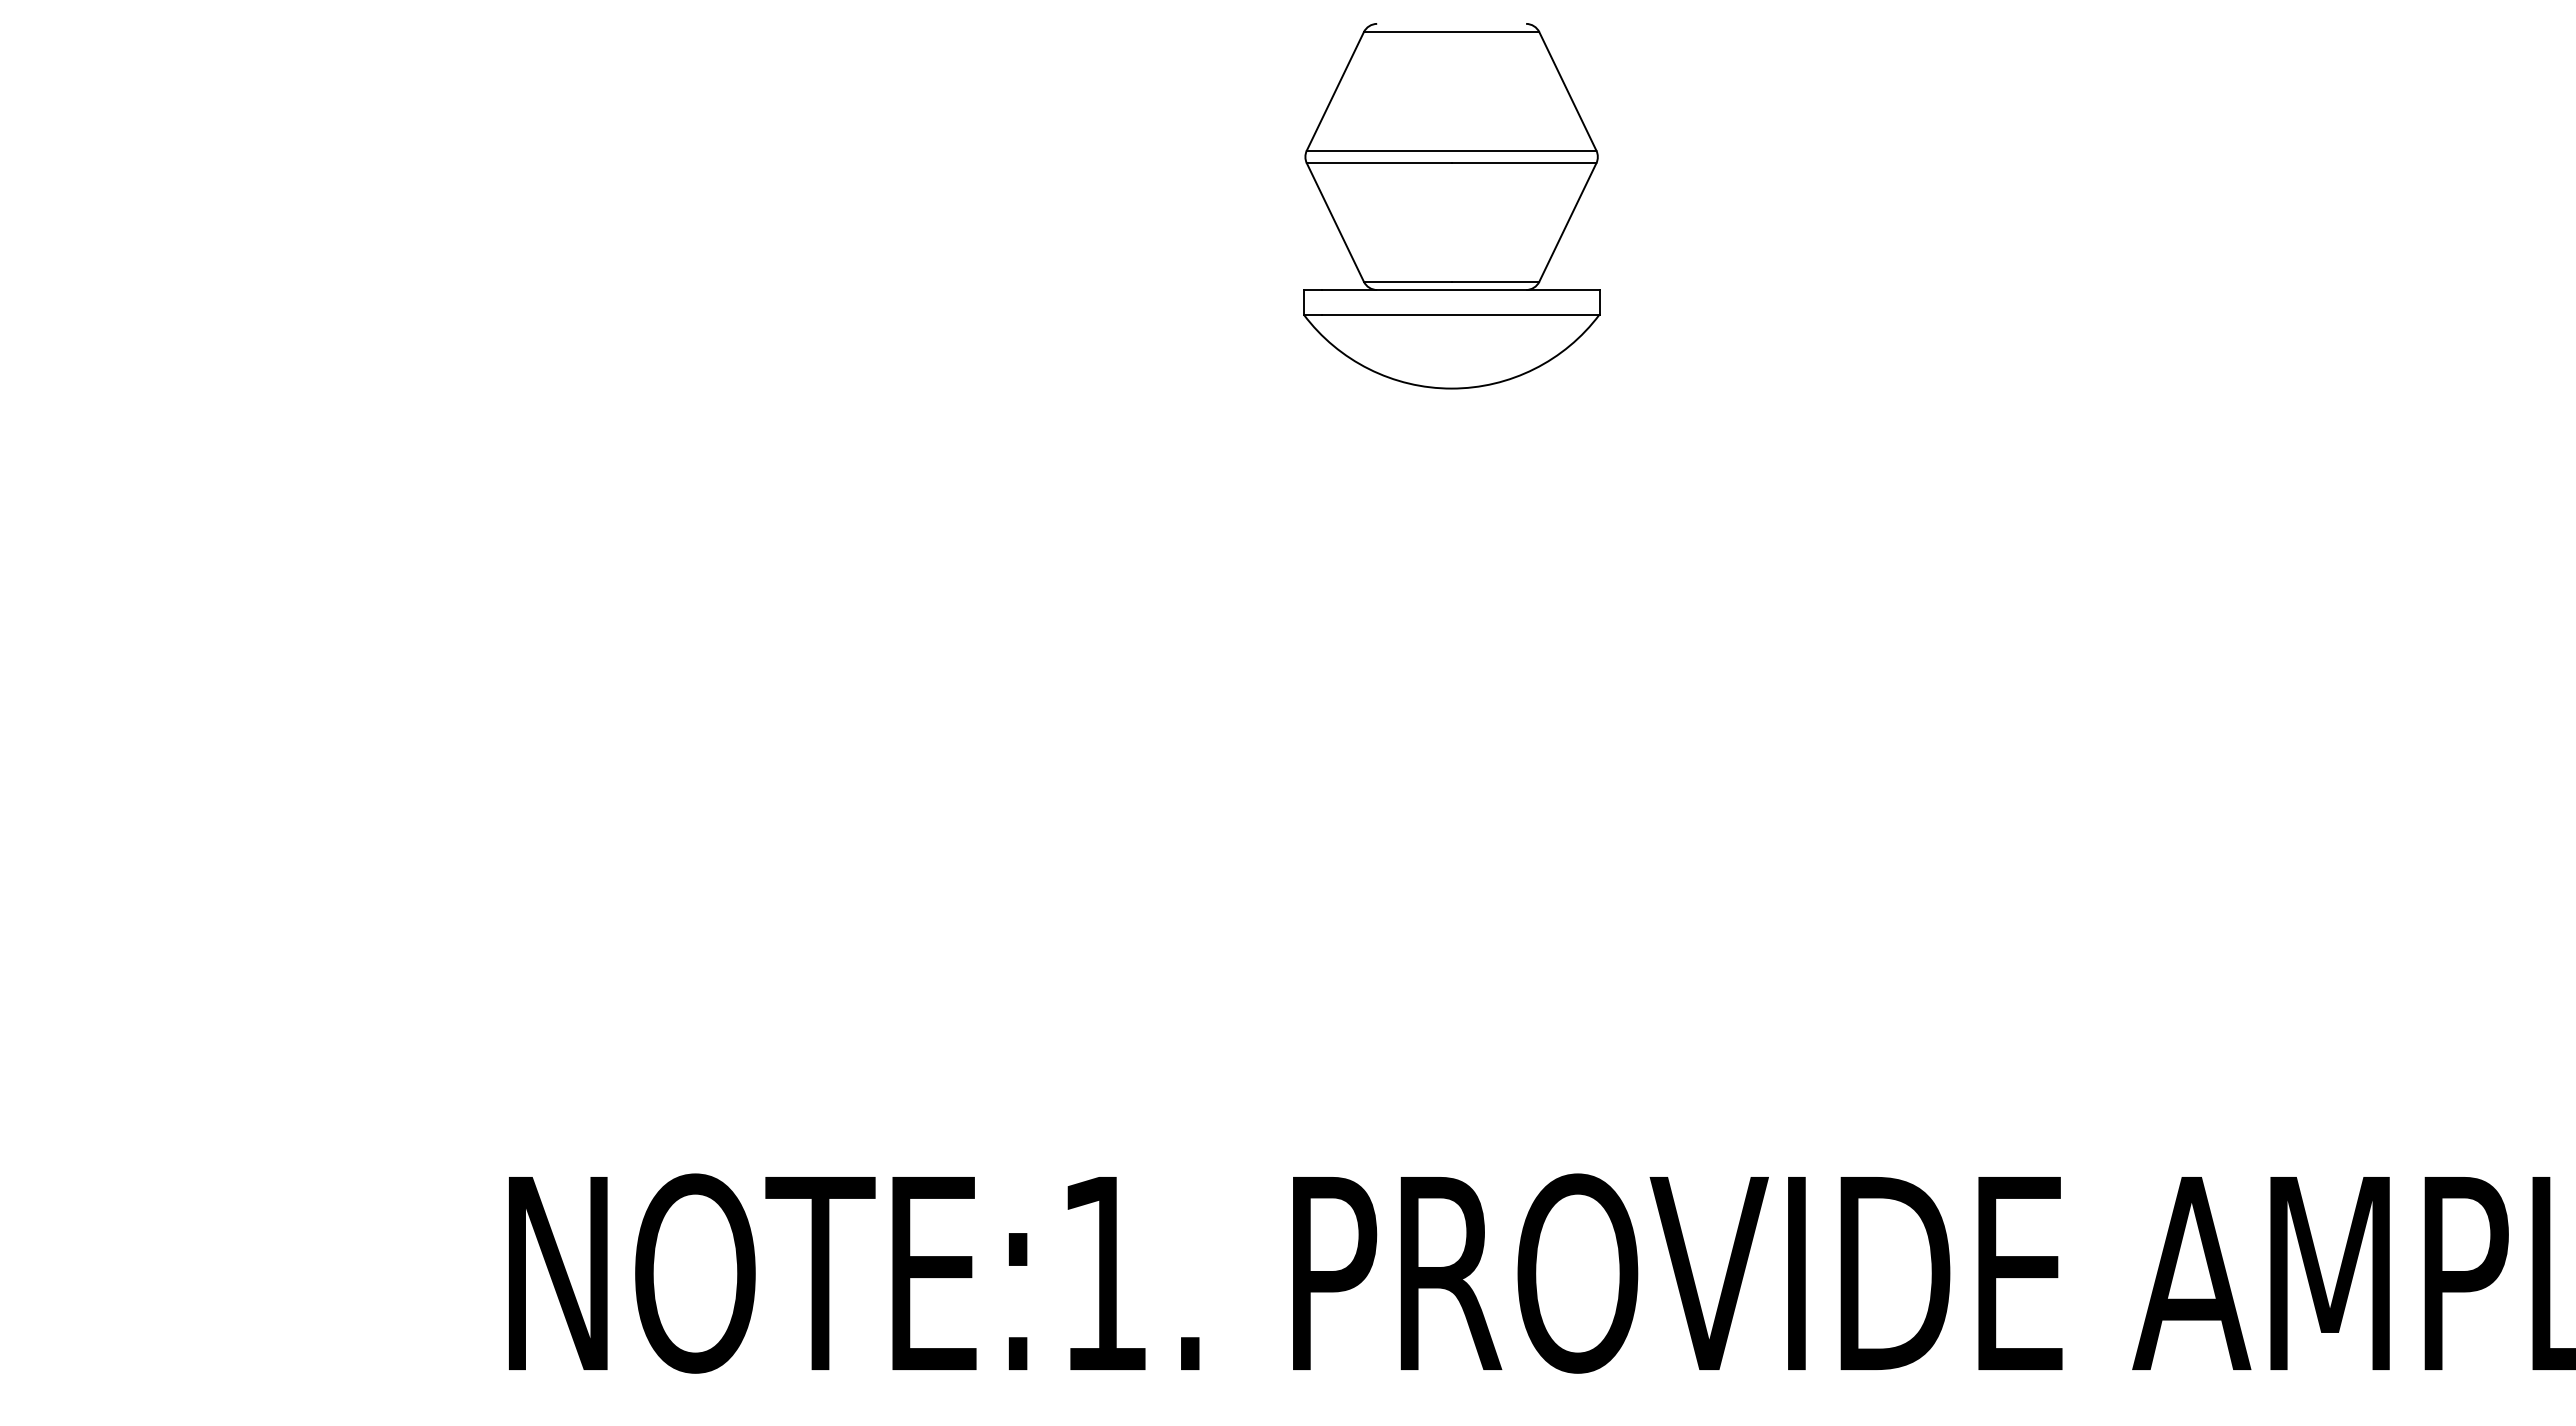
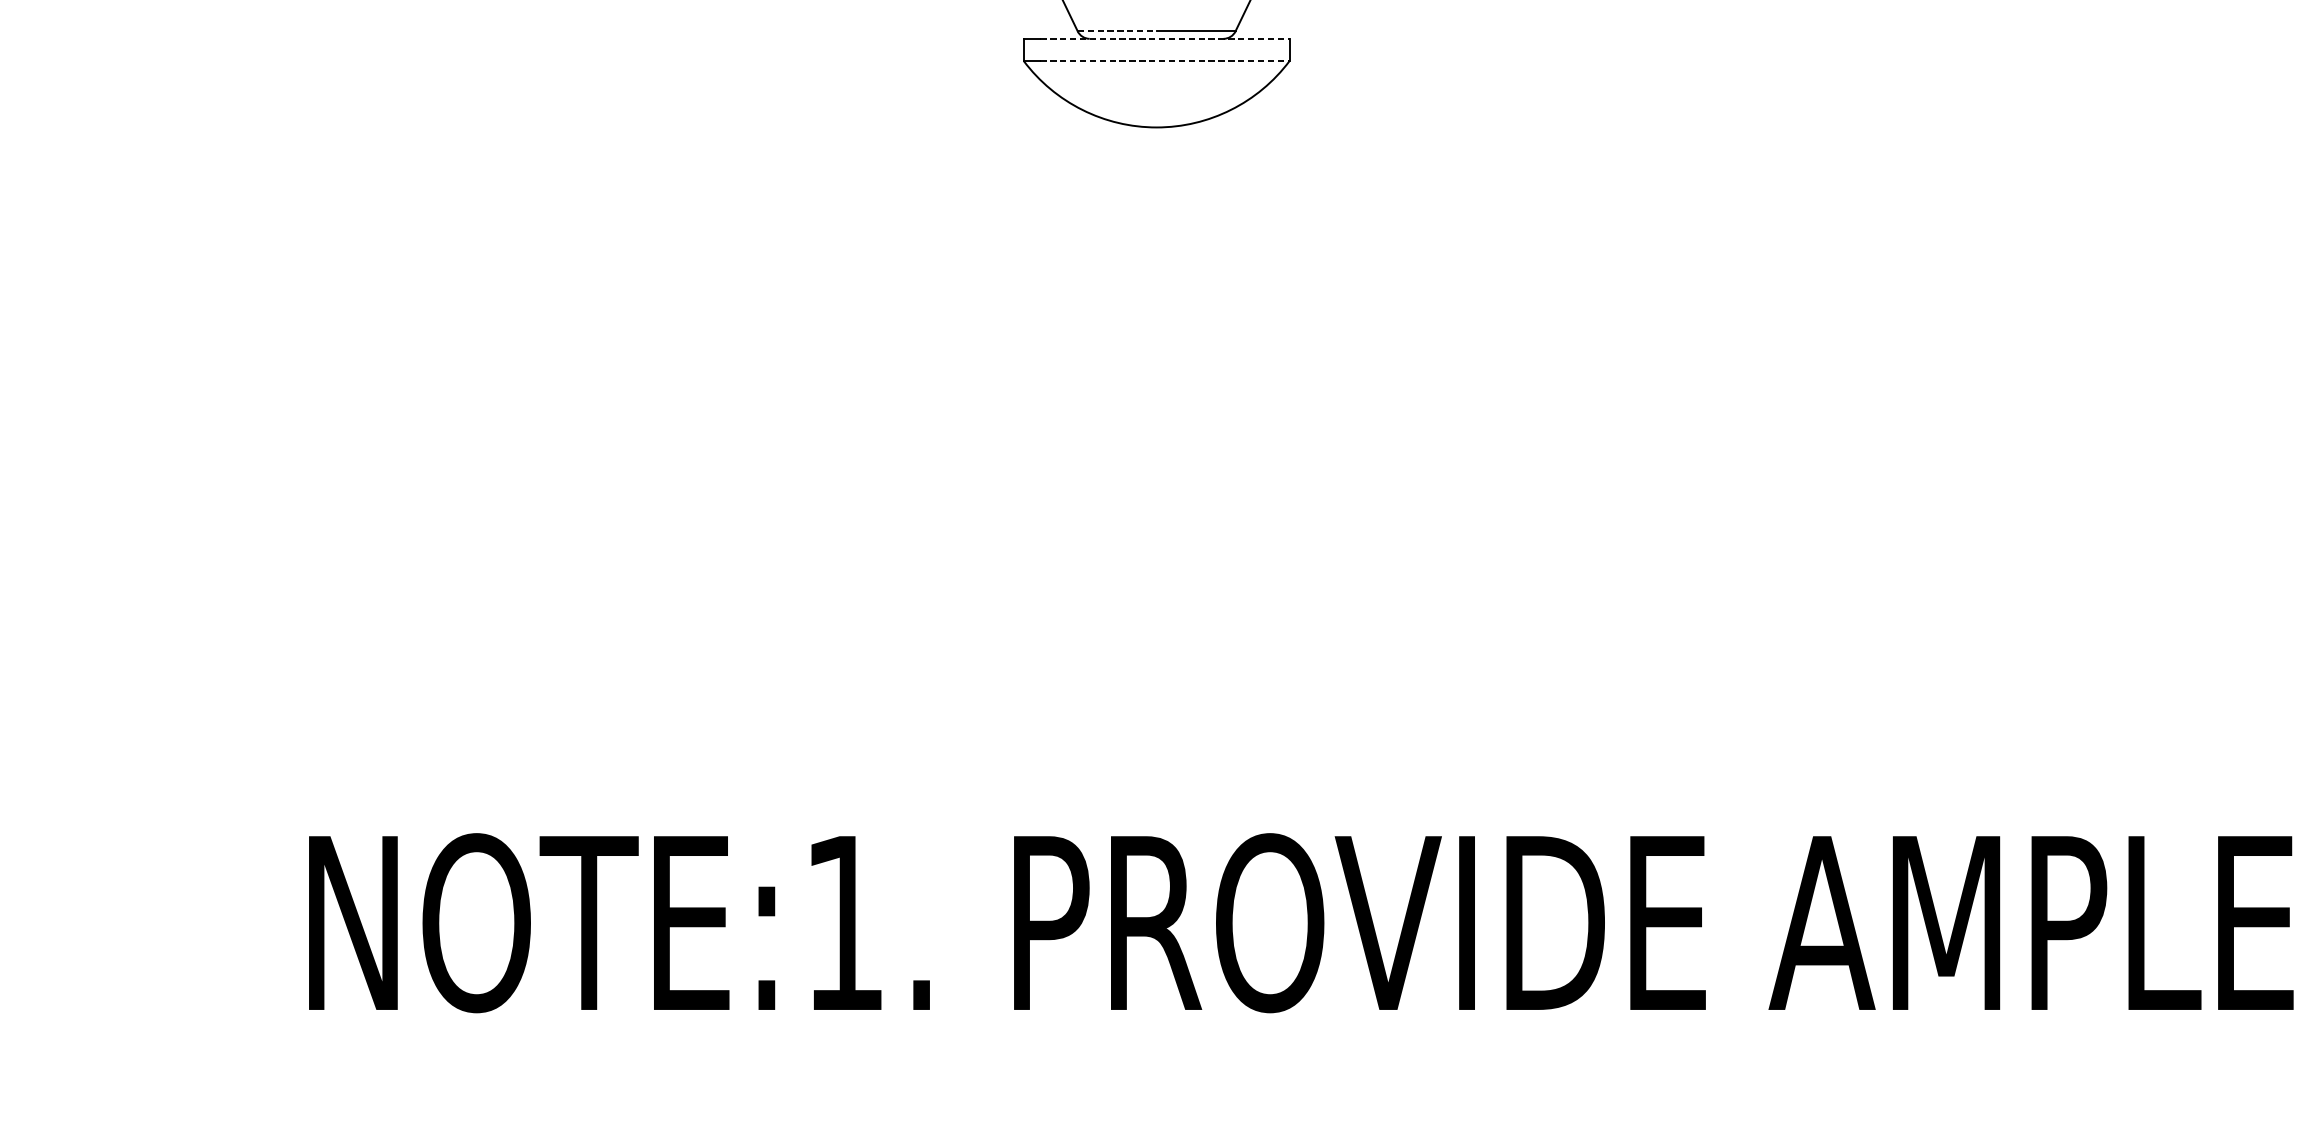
line: (1407, 281) -> (1116, 31), solid -> dashed
line: (1460, 290) -> (1164, 39), solid -> dashed
line: (1460, 314) -> (1164, 60), solid -> dashed

